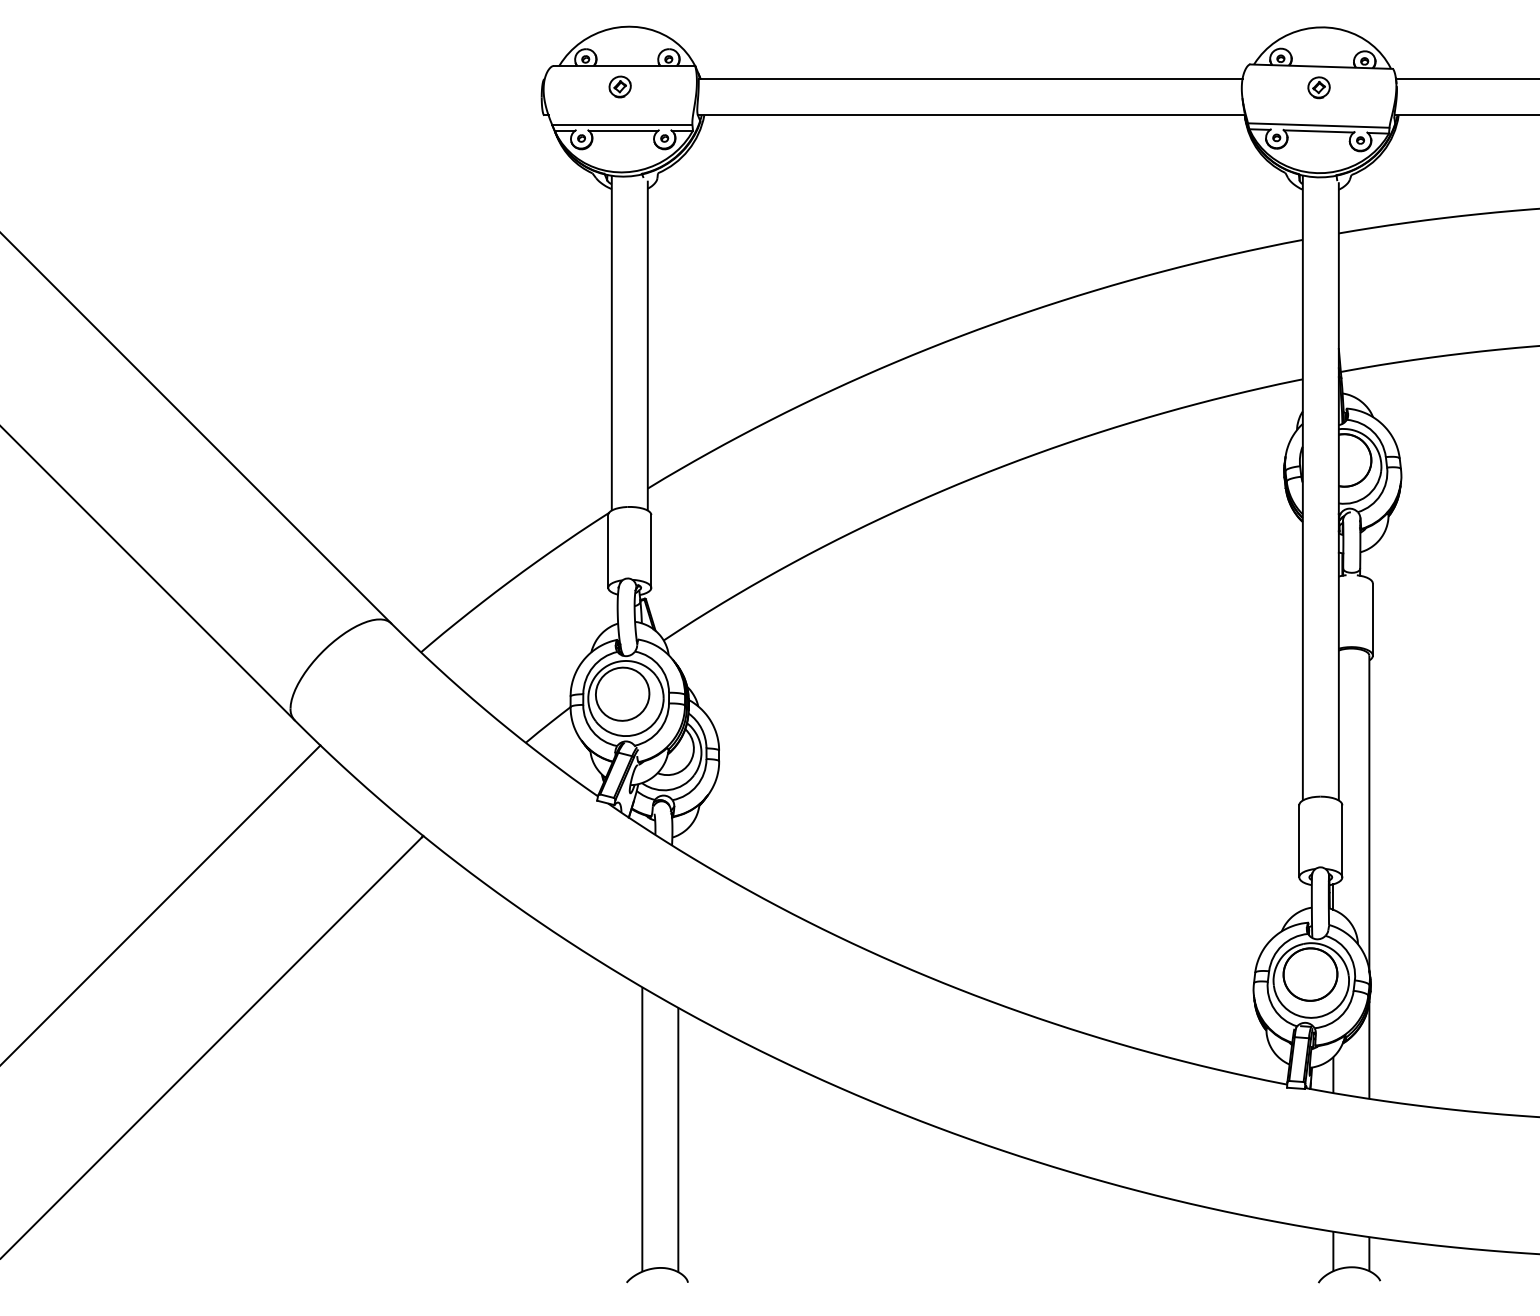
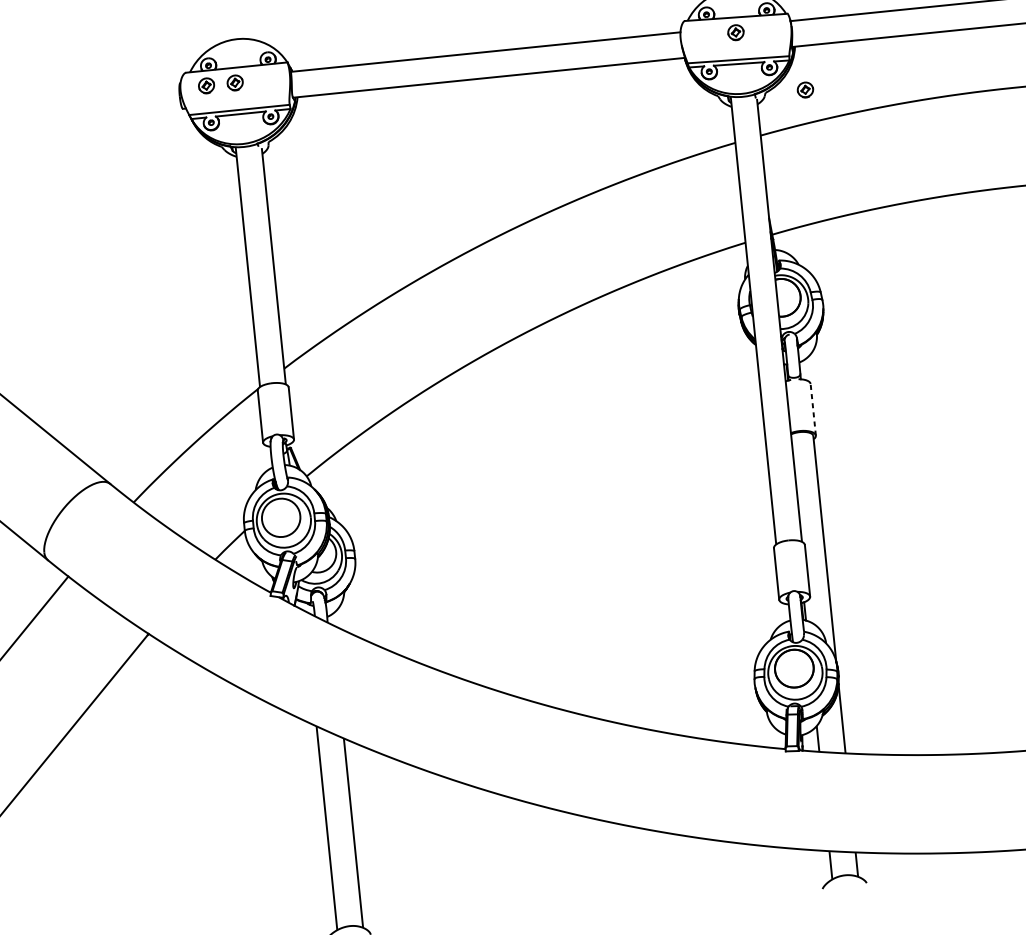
part: (579, 86) -> (206, 85), added
part: (1406, 176) -> (805, 89), added
line: (1372, 619) -> (812, 409), solid -> dashed

